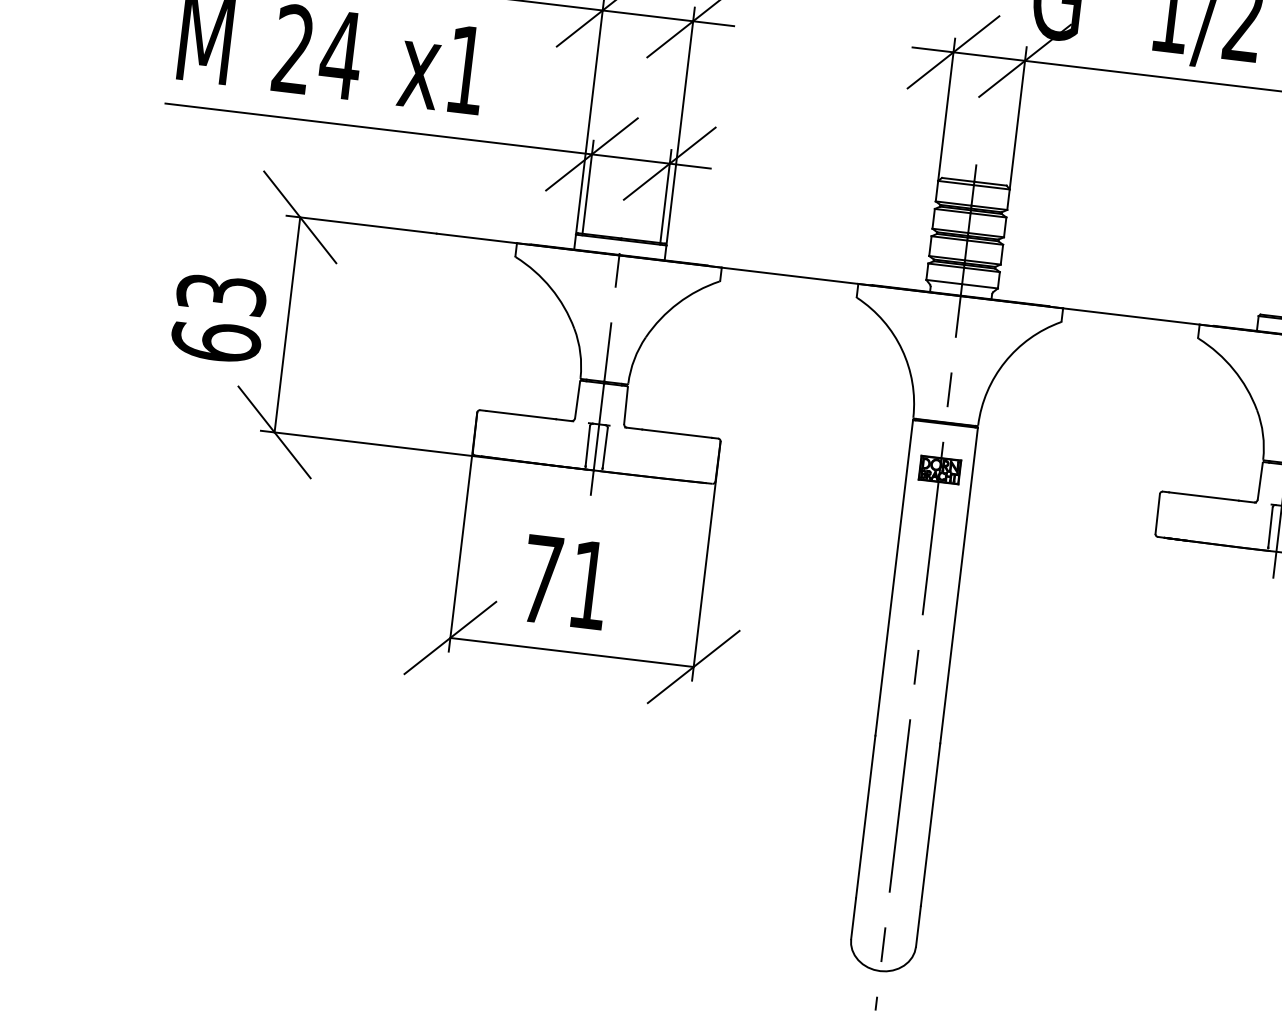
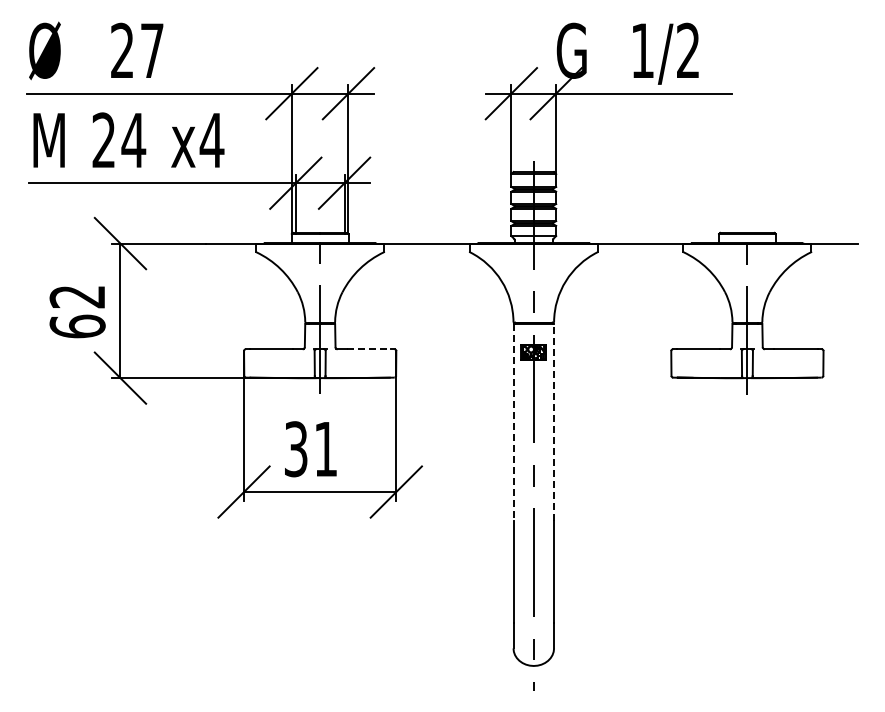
text: (465, 70) -> (211, 140), x1 -> x4
text: (221, 293) -> (77, 296), 63 -> 62
line: (676, 433) -> (368, 349), solid -> dashed
line: (894, 578) -> (513, 422), solid -> dashed
text: (542, 579) -> (296, 449), 71 -> 31
line: (959, 585) -> (554, 422), solid -> dashed

